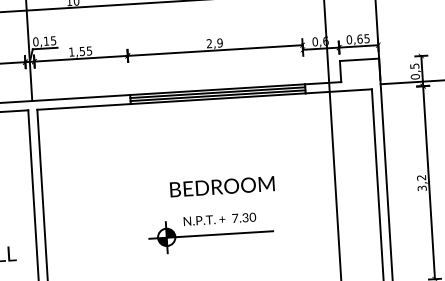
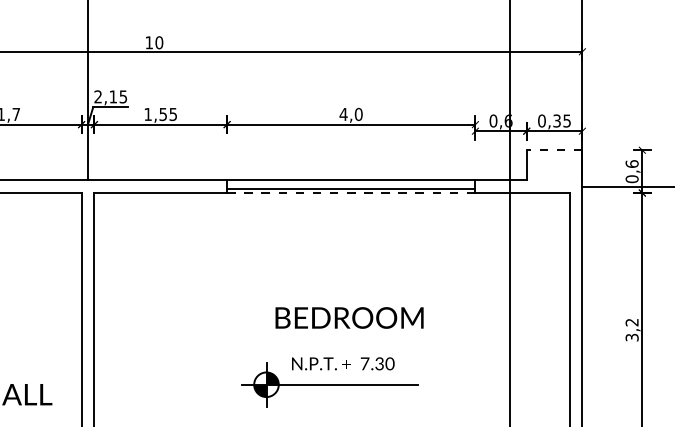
text: (360, 38) -> (557, 120), 0,65 -> 0,35
text: (36, 41) -> (98, 96), 0,15 -> 2,15
text: (214, 43) -> (350, 114), 2,9 -> 4,0
line: (359, 60) -> (554, 150), solid -> dashed
text: (414, 65) -> (631, 163), 0,5 -> 0,6
line: (217, 92) -> (351, 184), removed
line: (218, 99) -> (351, 193), solid -> dashed

